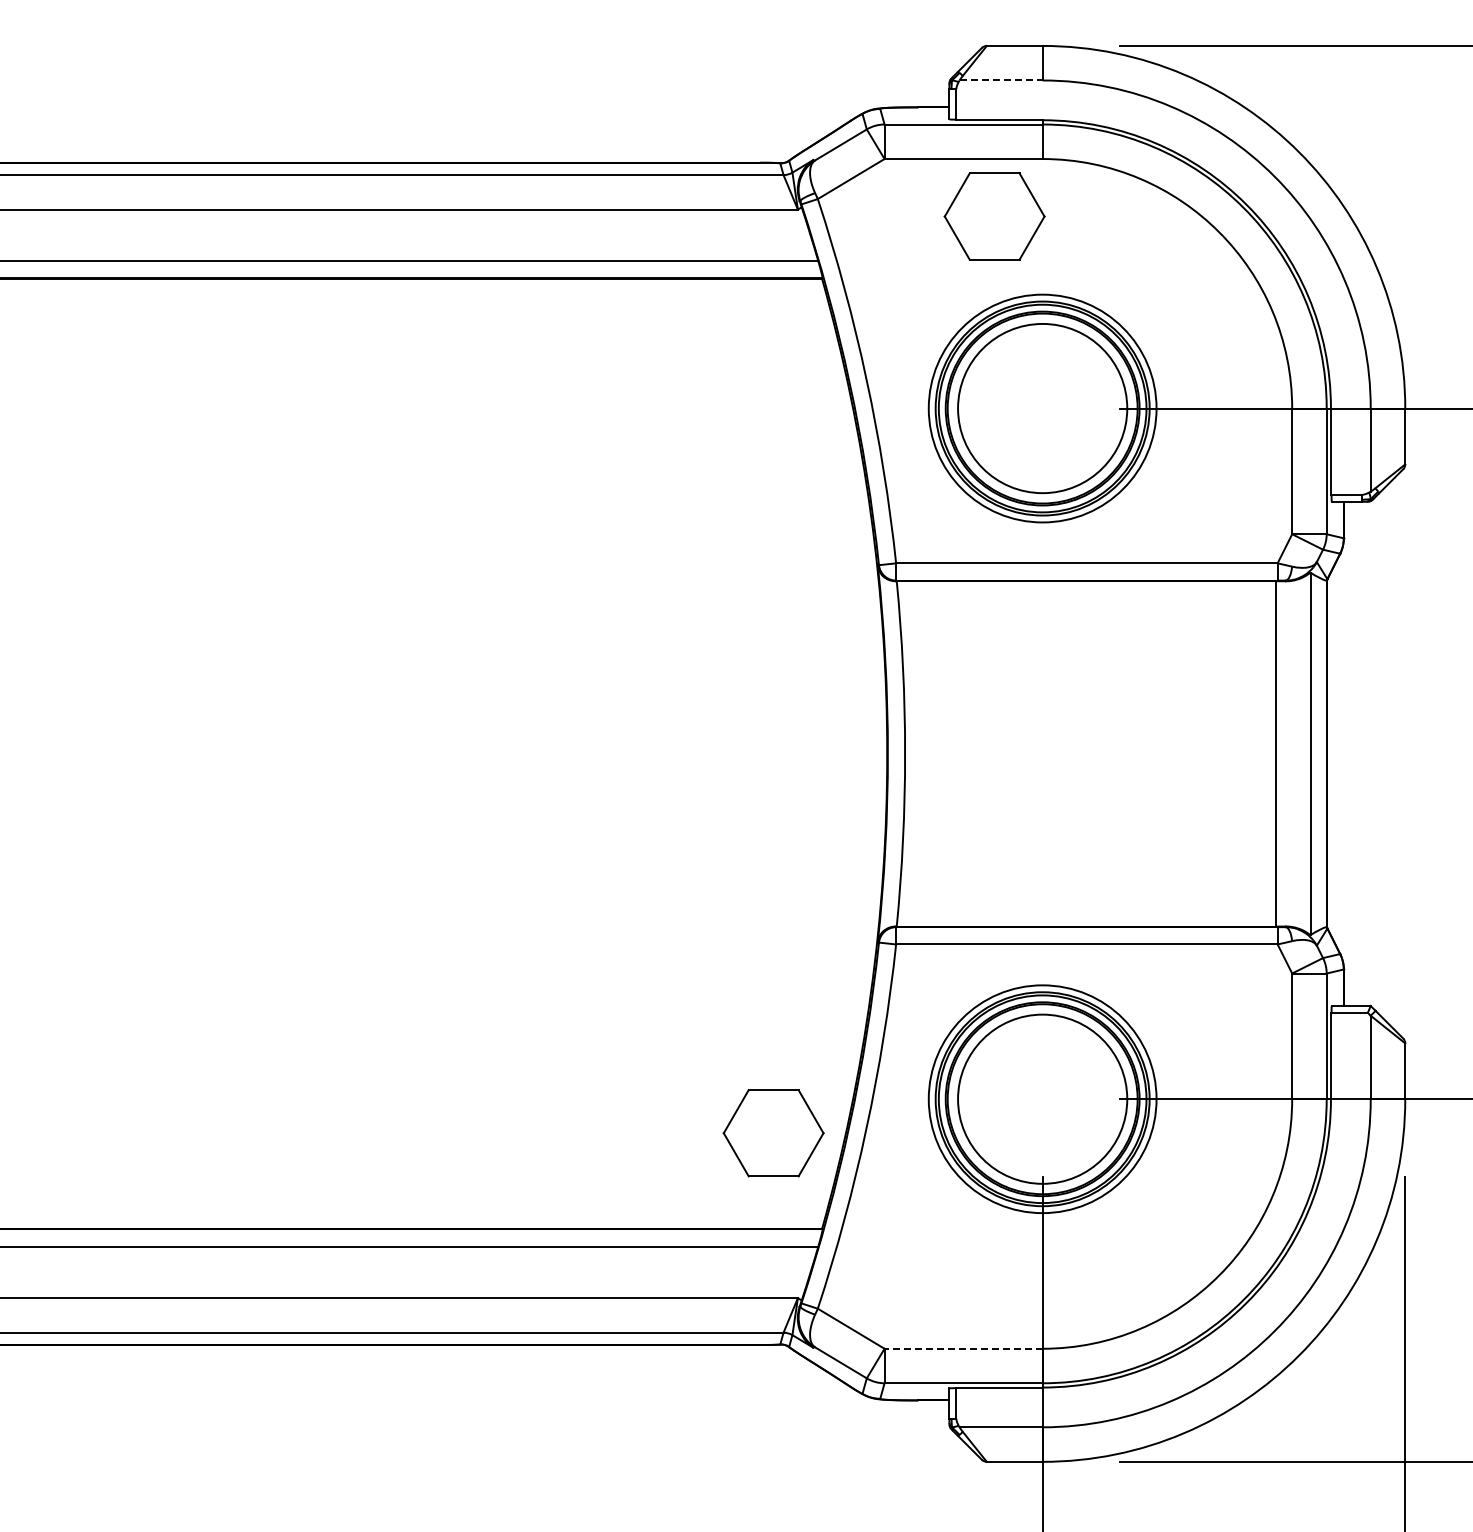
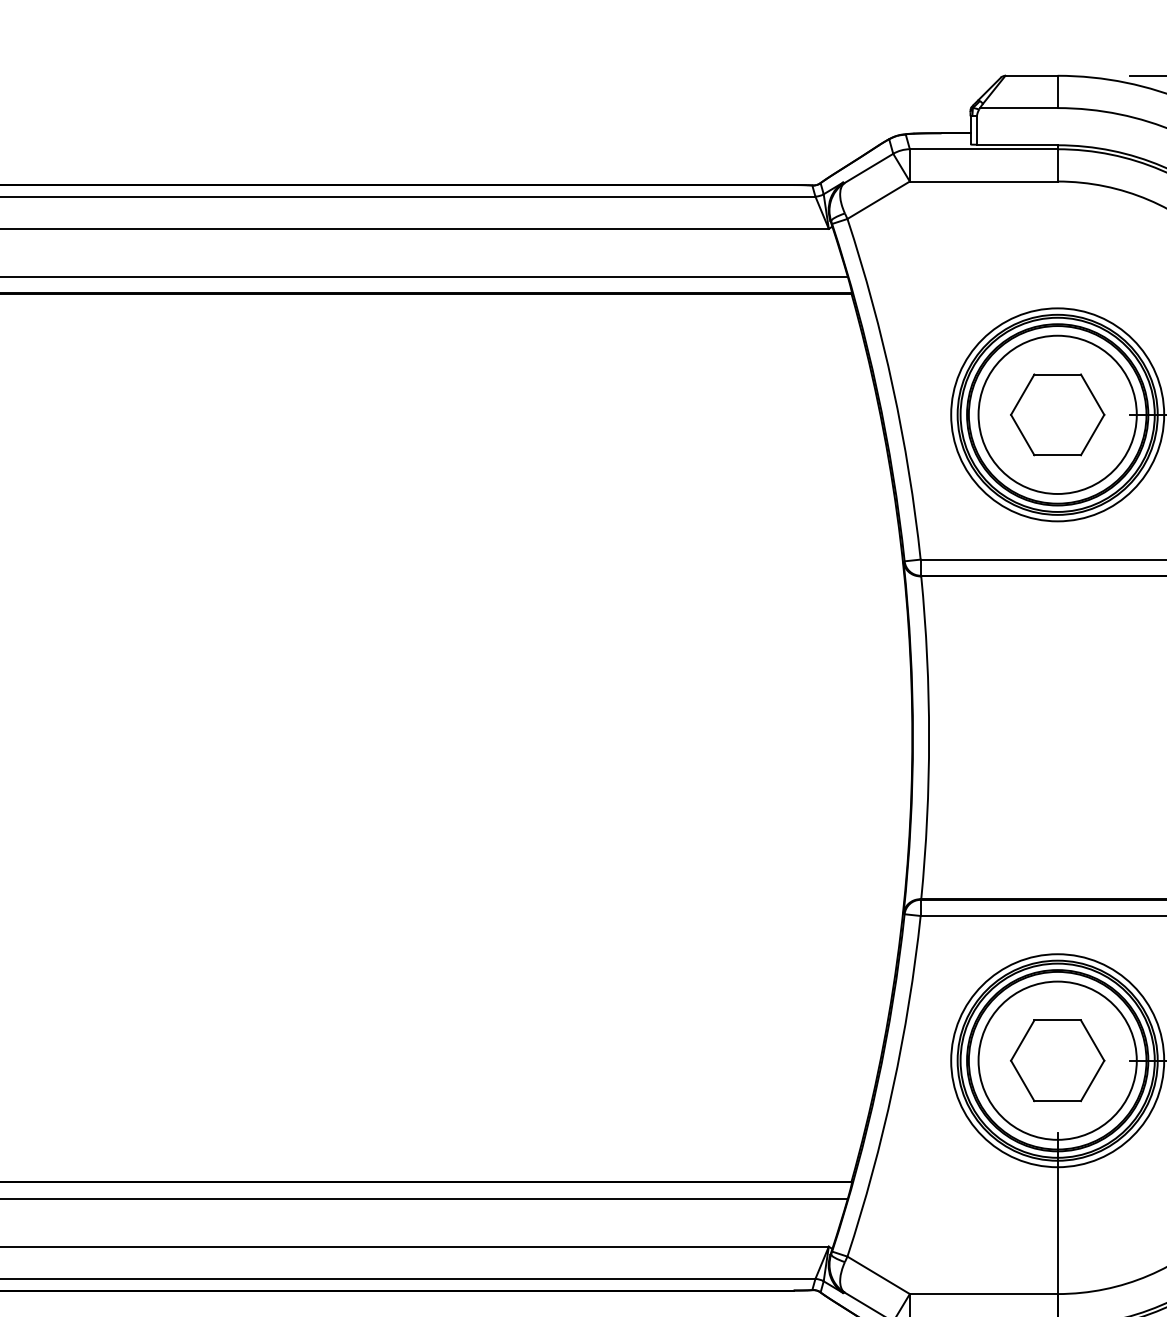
line: (1001, 80) -> (1019, 108), dashed -> solid
part: (994, 216) -> (1057, 414), moved
part: (773, 1133) -> (1057, 1060), moved
line: (963, 1348) -> (983, 1293), dashed -> solid

